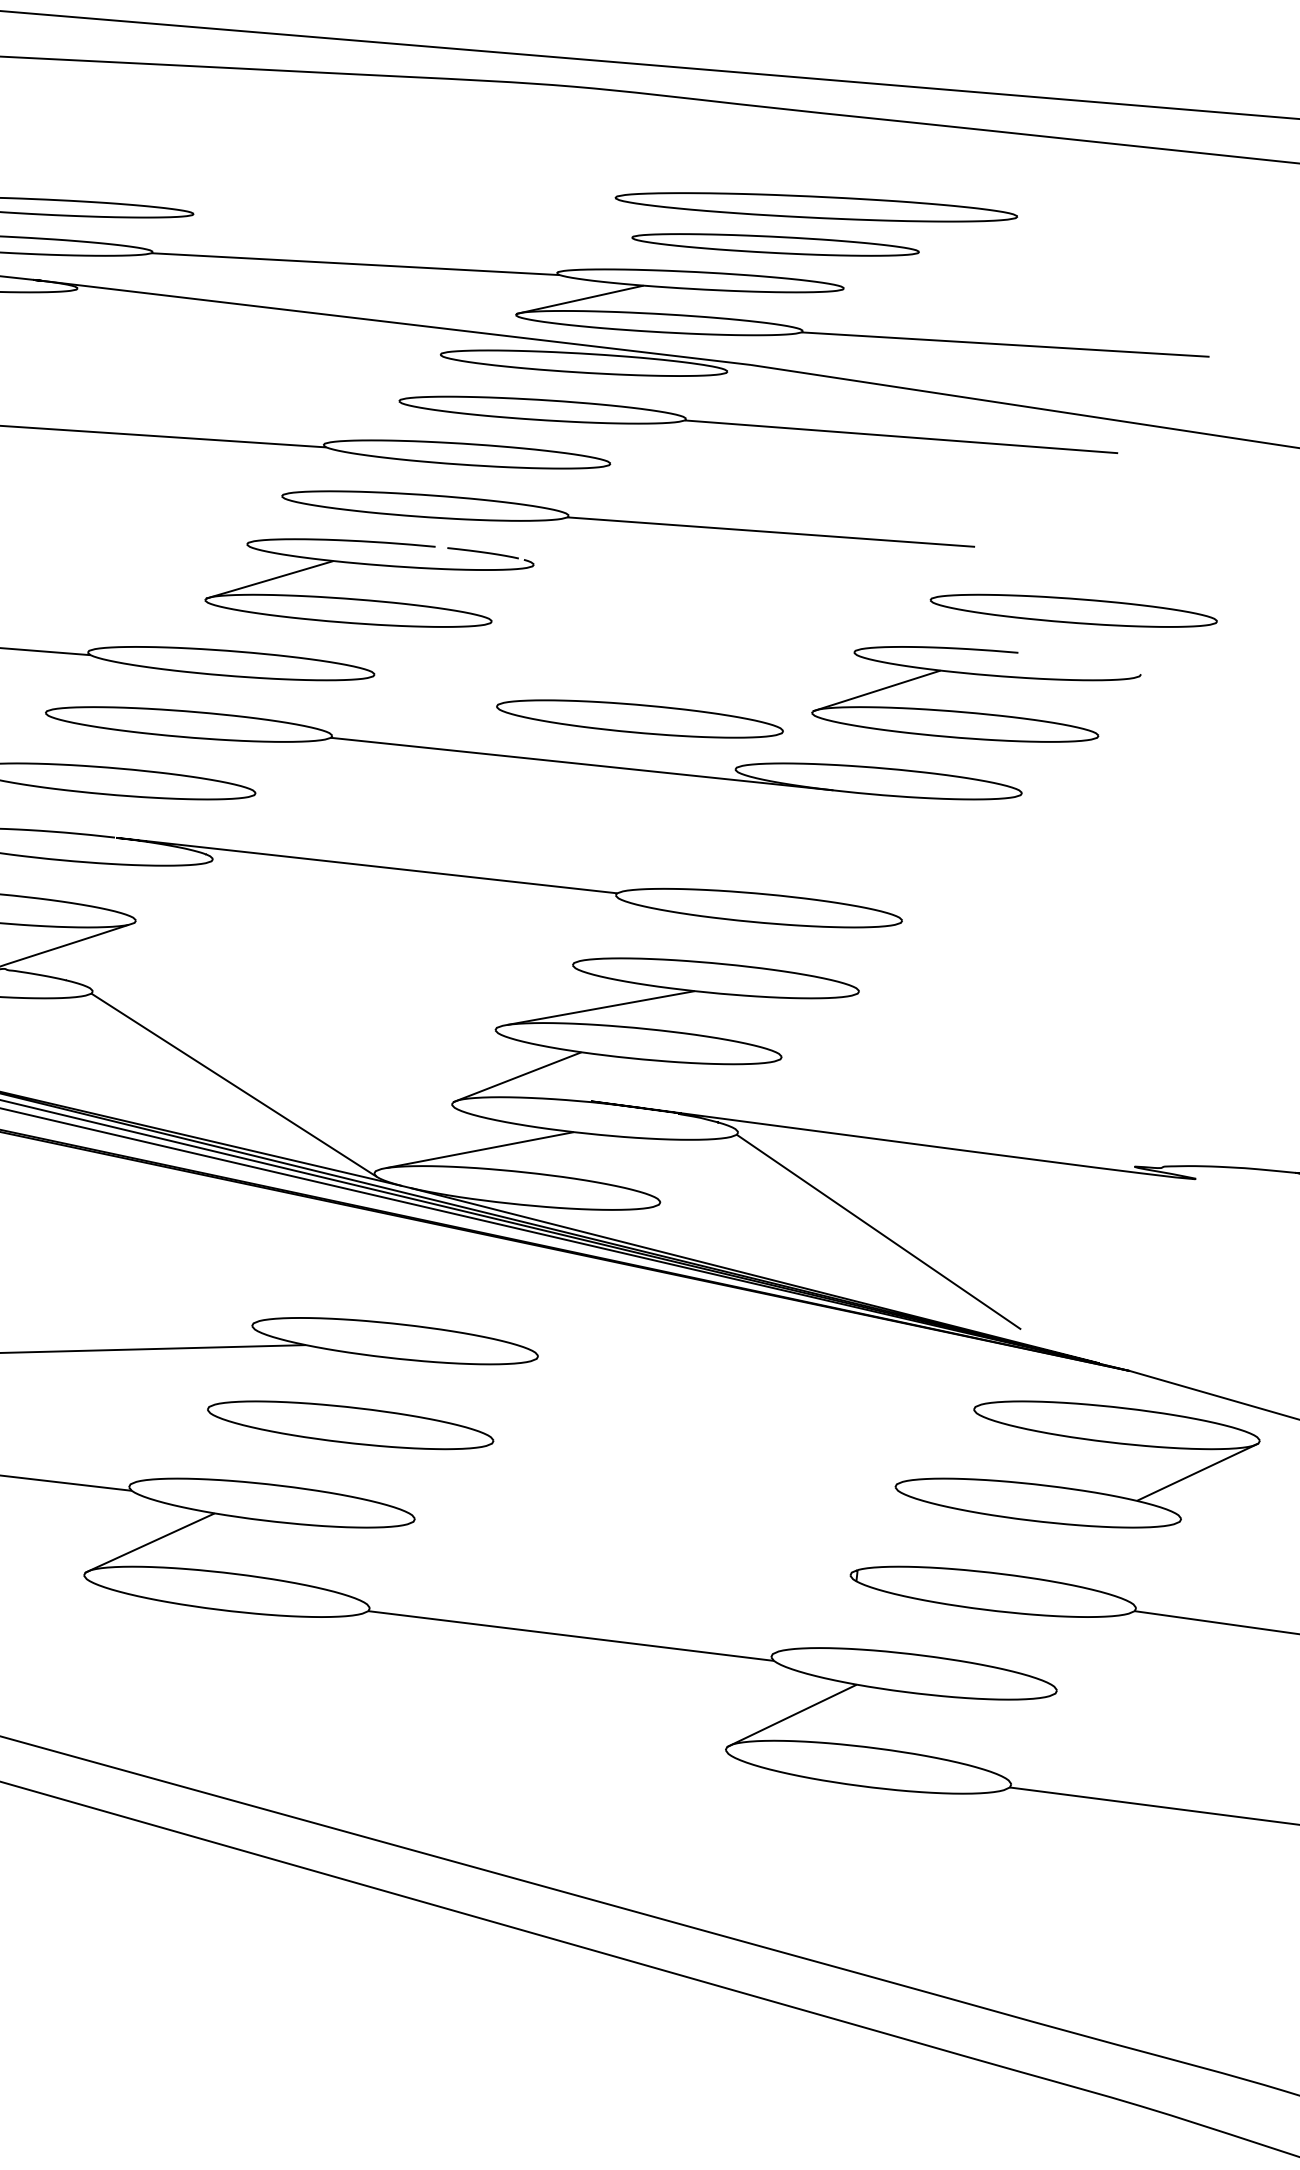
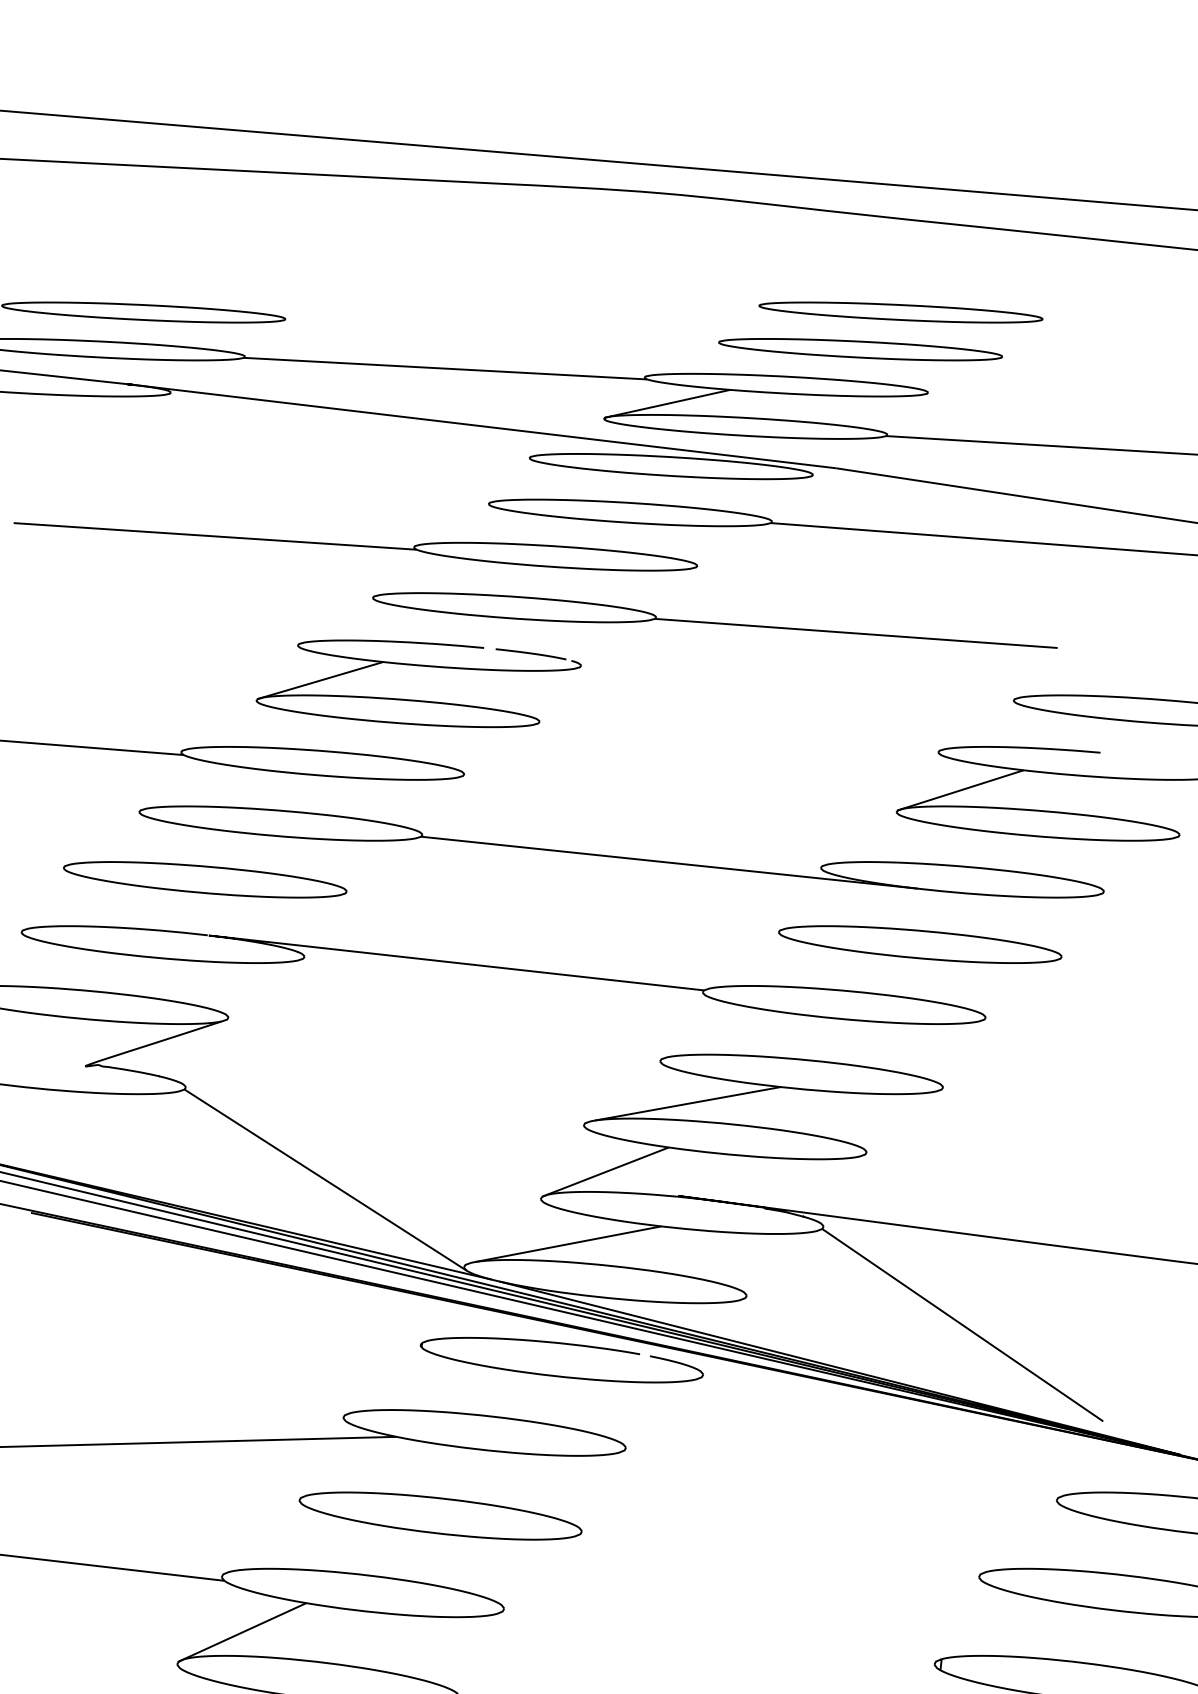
part: (816, 207) -> (901, 312), size x0.71
part: (369, 565) -> (418, 666), moved
part: (639, 718) -> (919, 944), moved
part: (478, 1252) -> (567, 1345), added

